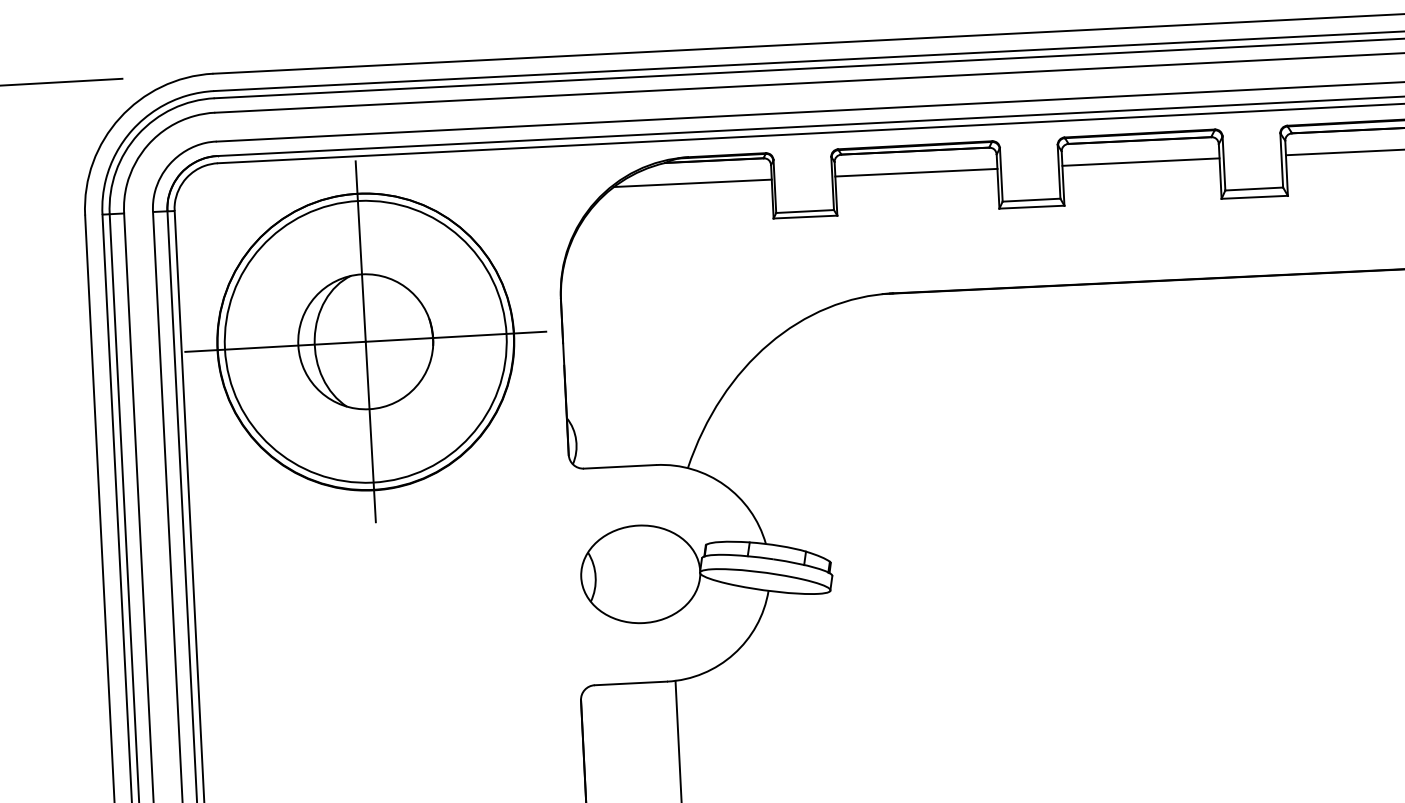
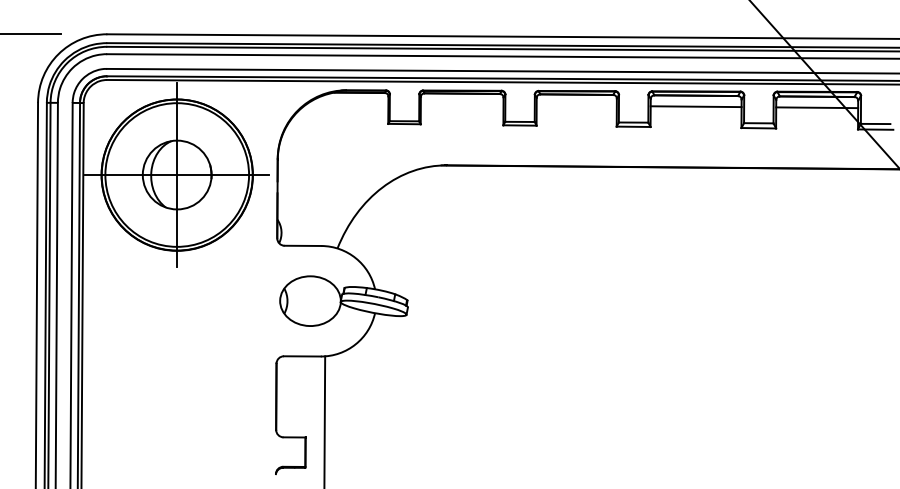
line: (1140, 161) -> (576, 105), removed
line: (915, 172) -> (461, 104), removed
line: (691, 182) -> (347, 103), removed

